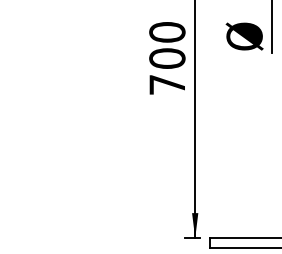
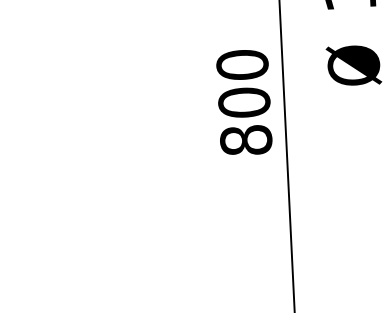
text: (167, 84) -> (246, 139), 700 -> 800

